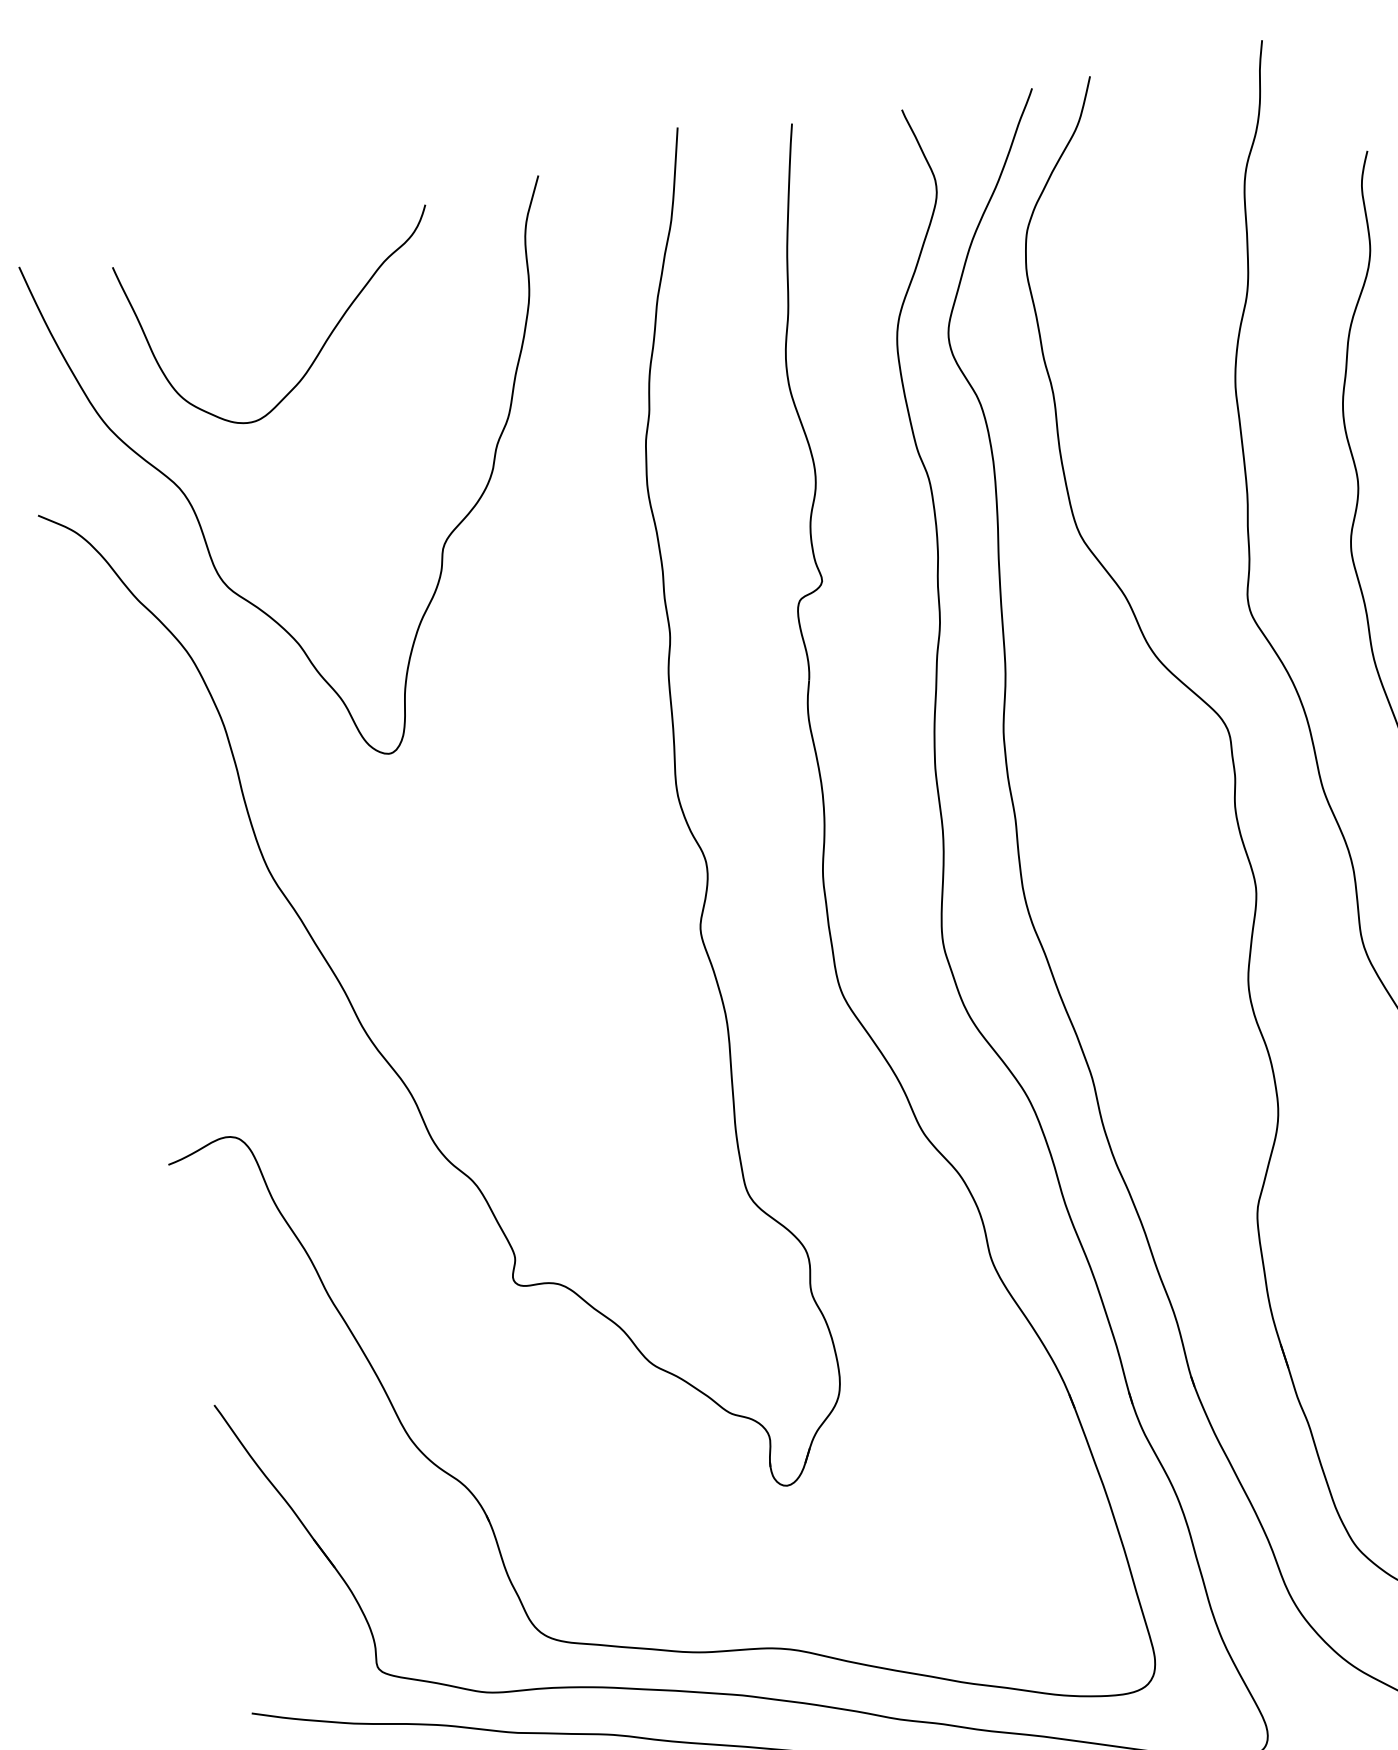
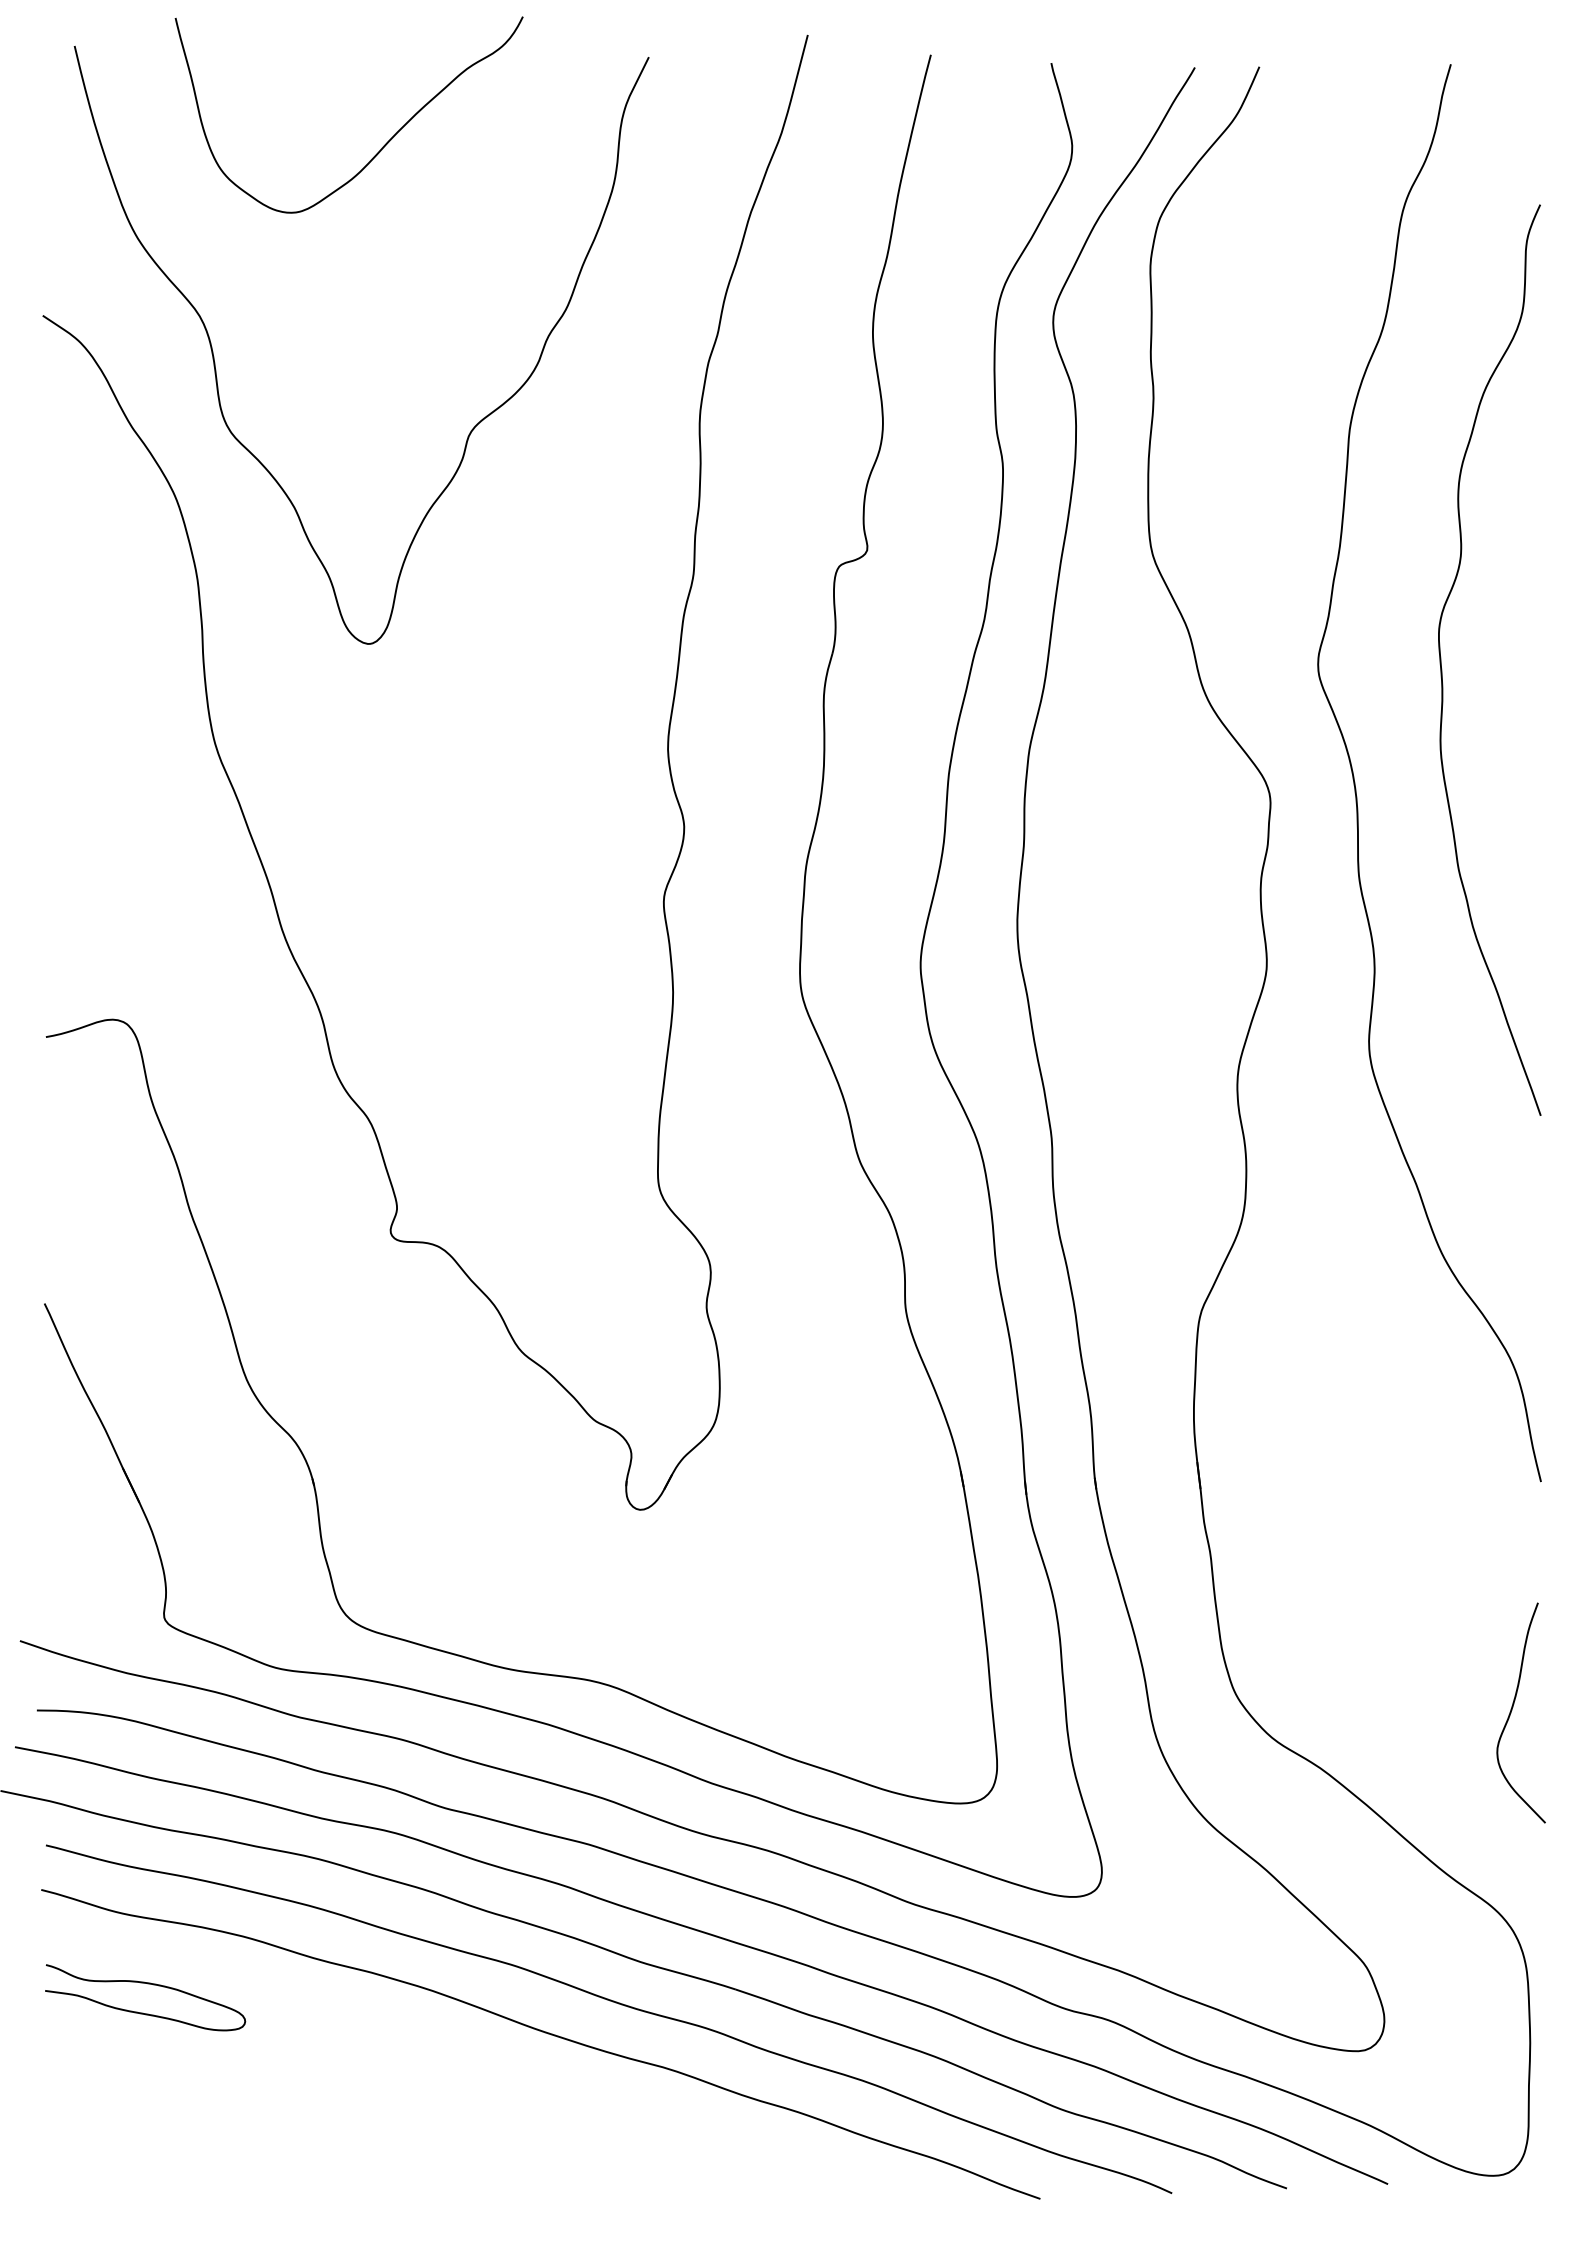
curve: (321, 346) -> (382, 146), moved

